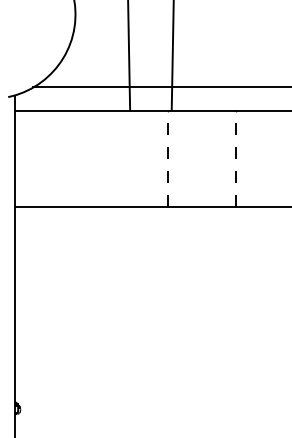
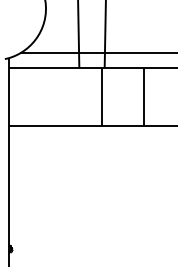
line: (168, 158) -> (102, 96), dashed -> solid
line: (235, 158) -> (143, 96), dashed -> solid

